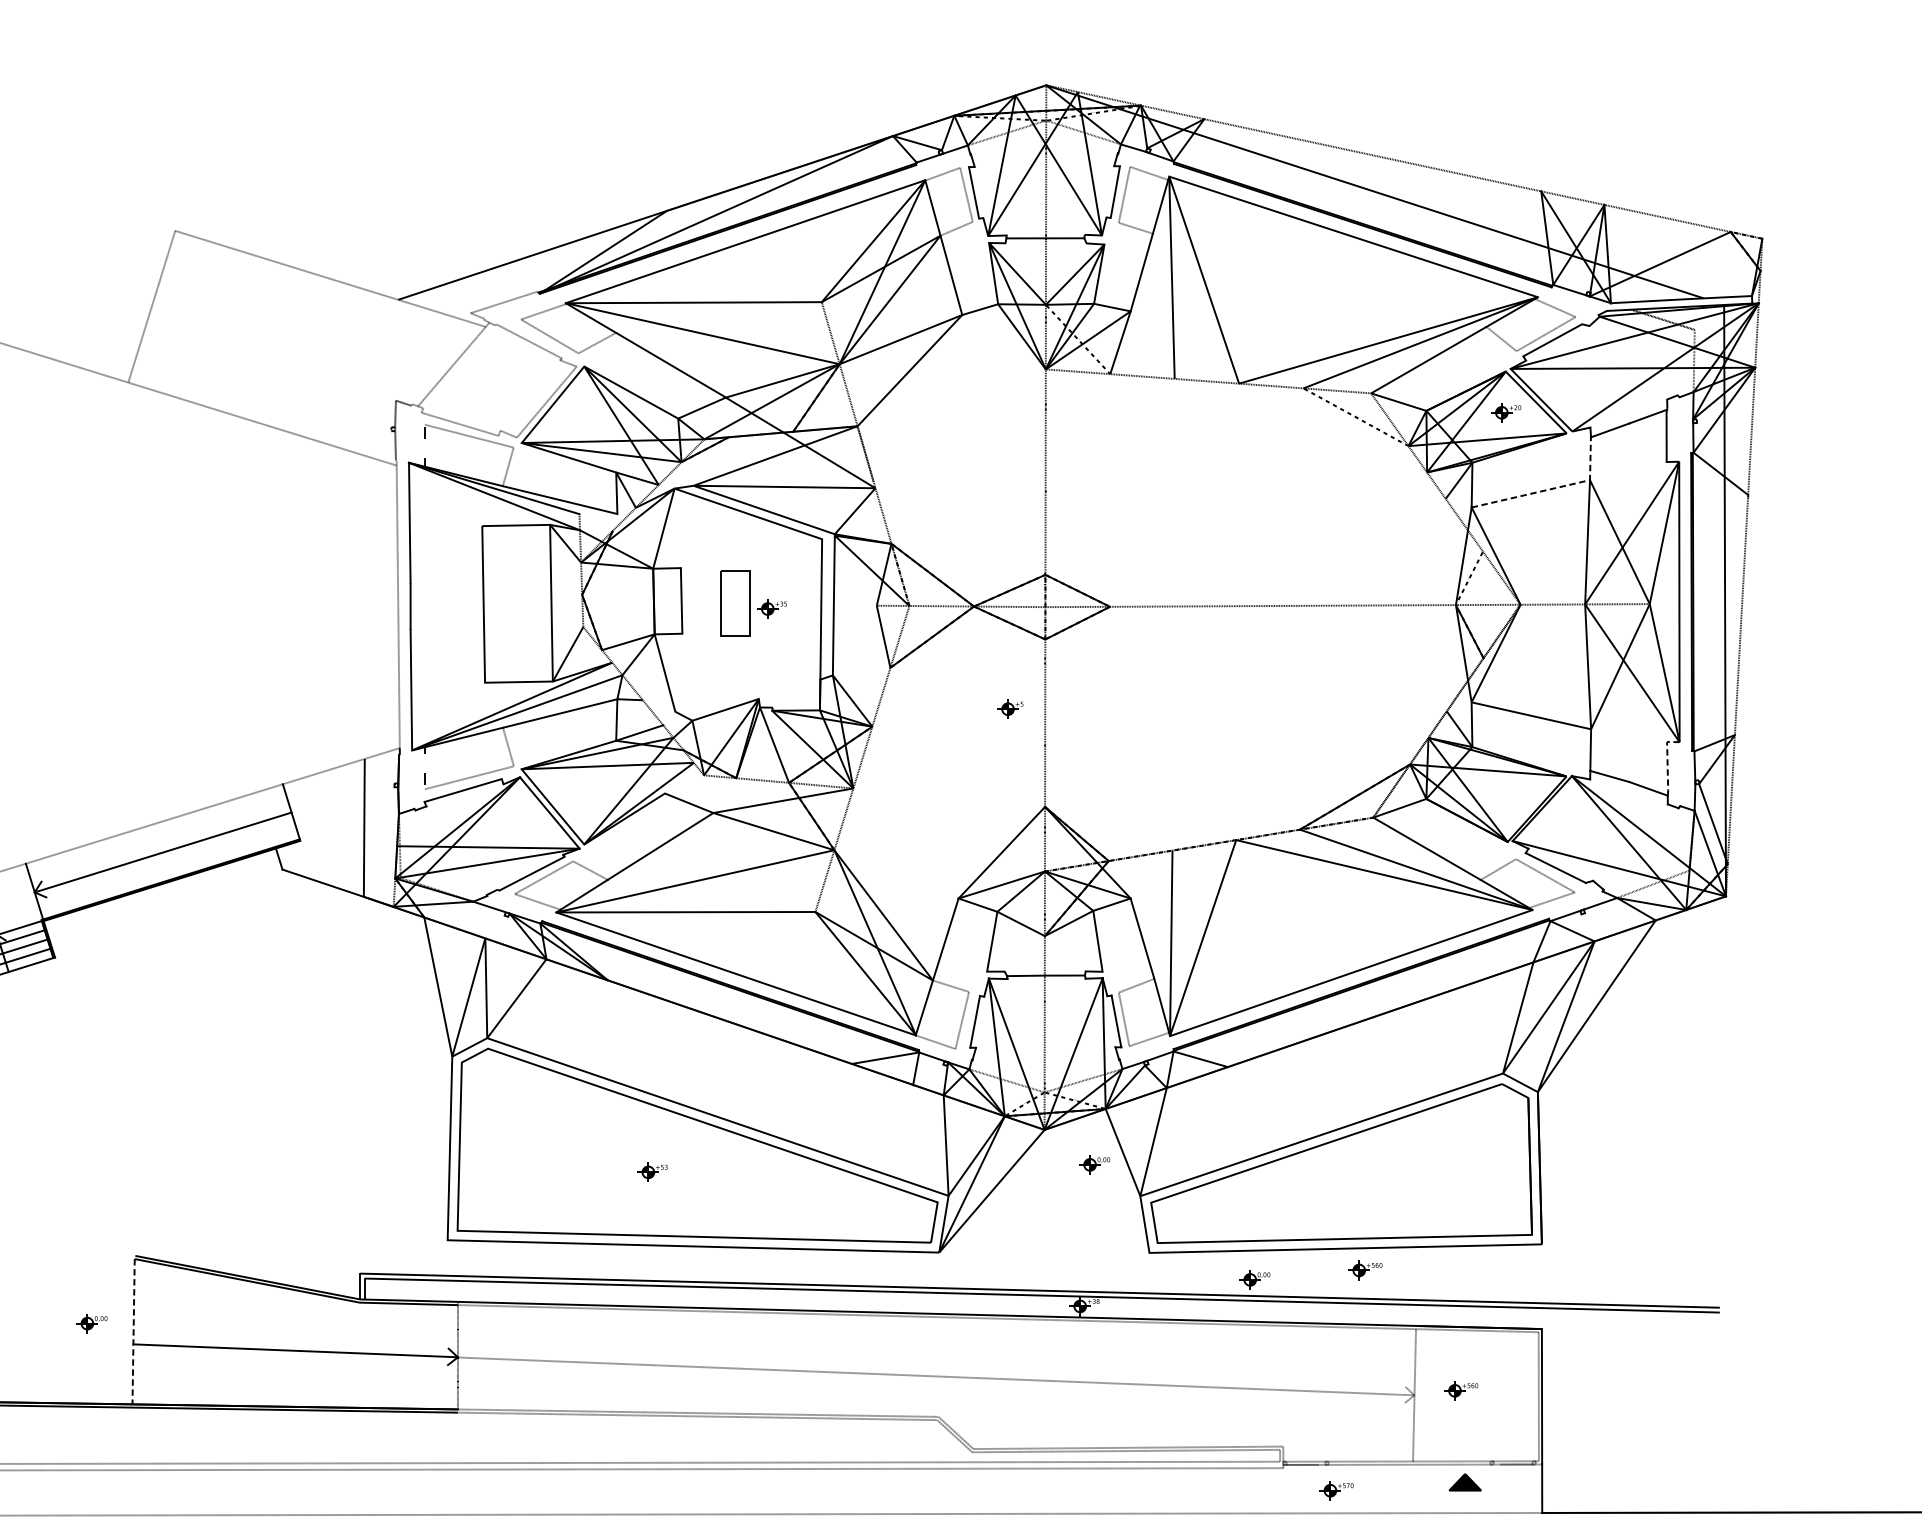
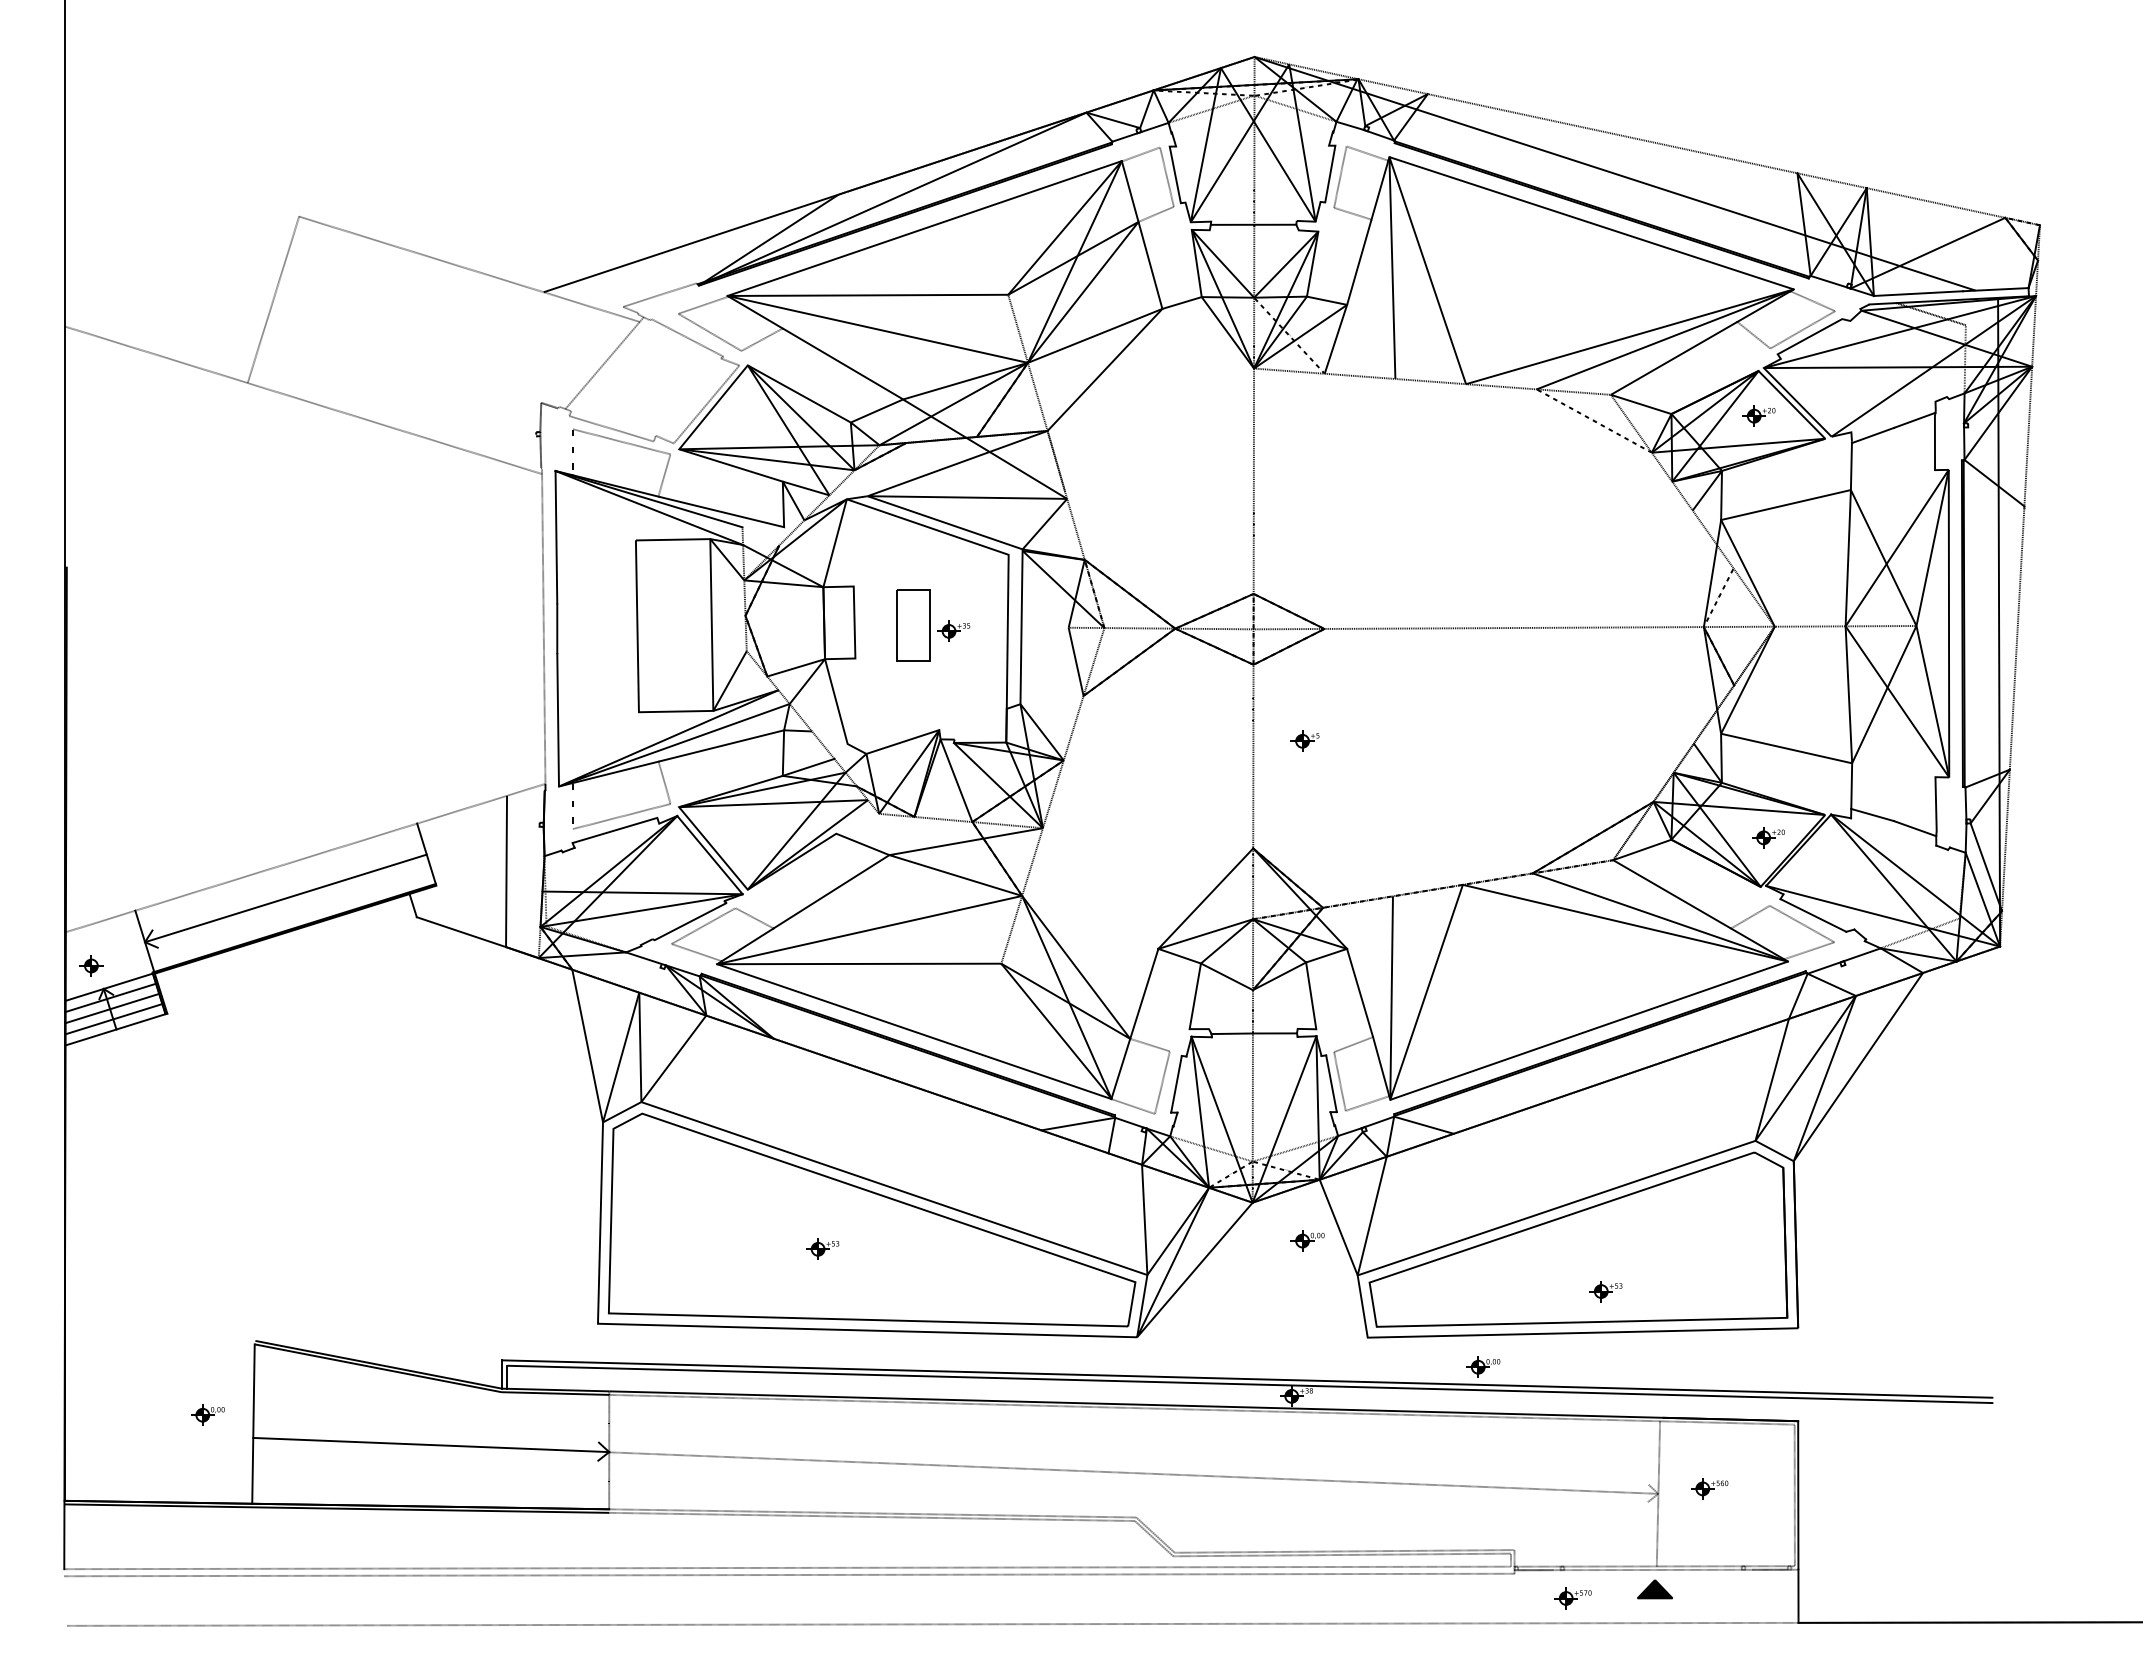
line: (1553, 488) -> (1810, 499), dashed -> solid
part: (1009, 708) -> (1304, 740), moved
line: (1667, 763) -> (1935, 800), dashed -> solid
part: (1514, 796) -> (1768, 837), added
part: (1366, 1210) -> (1605, 1291), added
part: (1365, 1270) -> (1604, 1356), removed
line: (133, 1332) -> (253, 1424), dashed -> solid
part: (1464, 1482) -> (1654, 1589), moved

